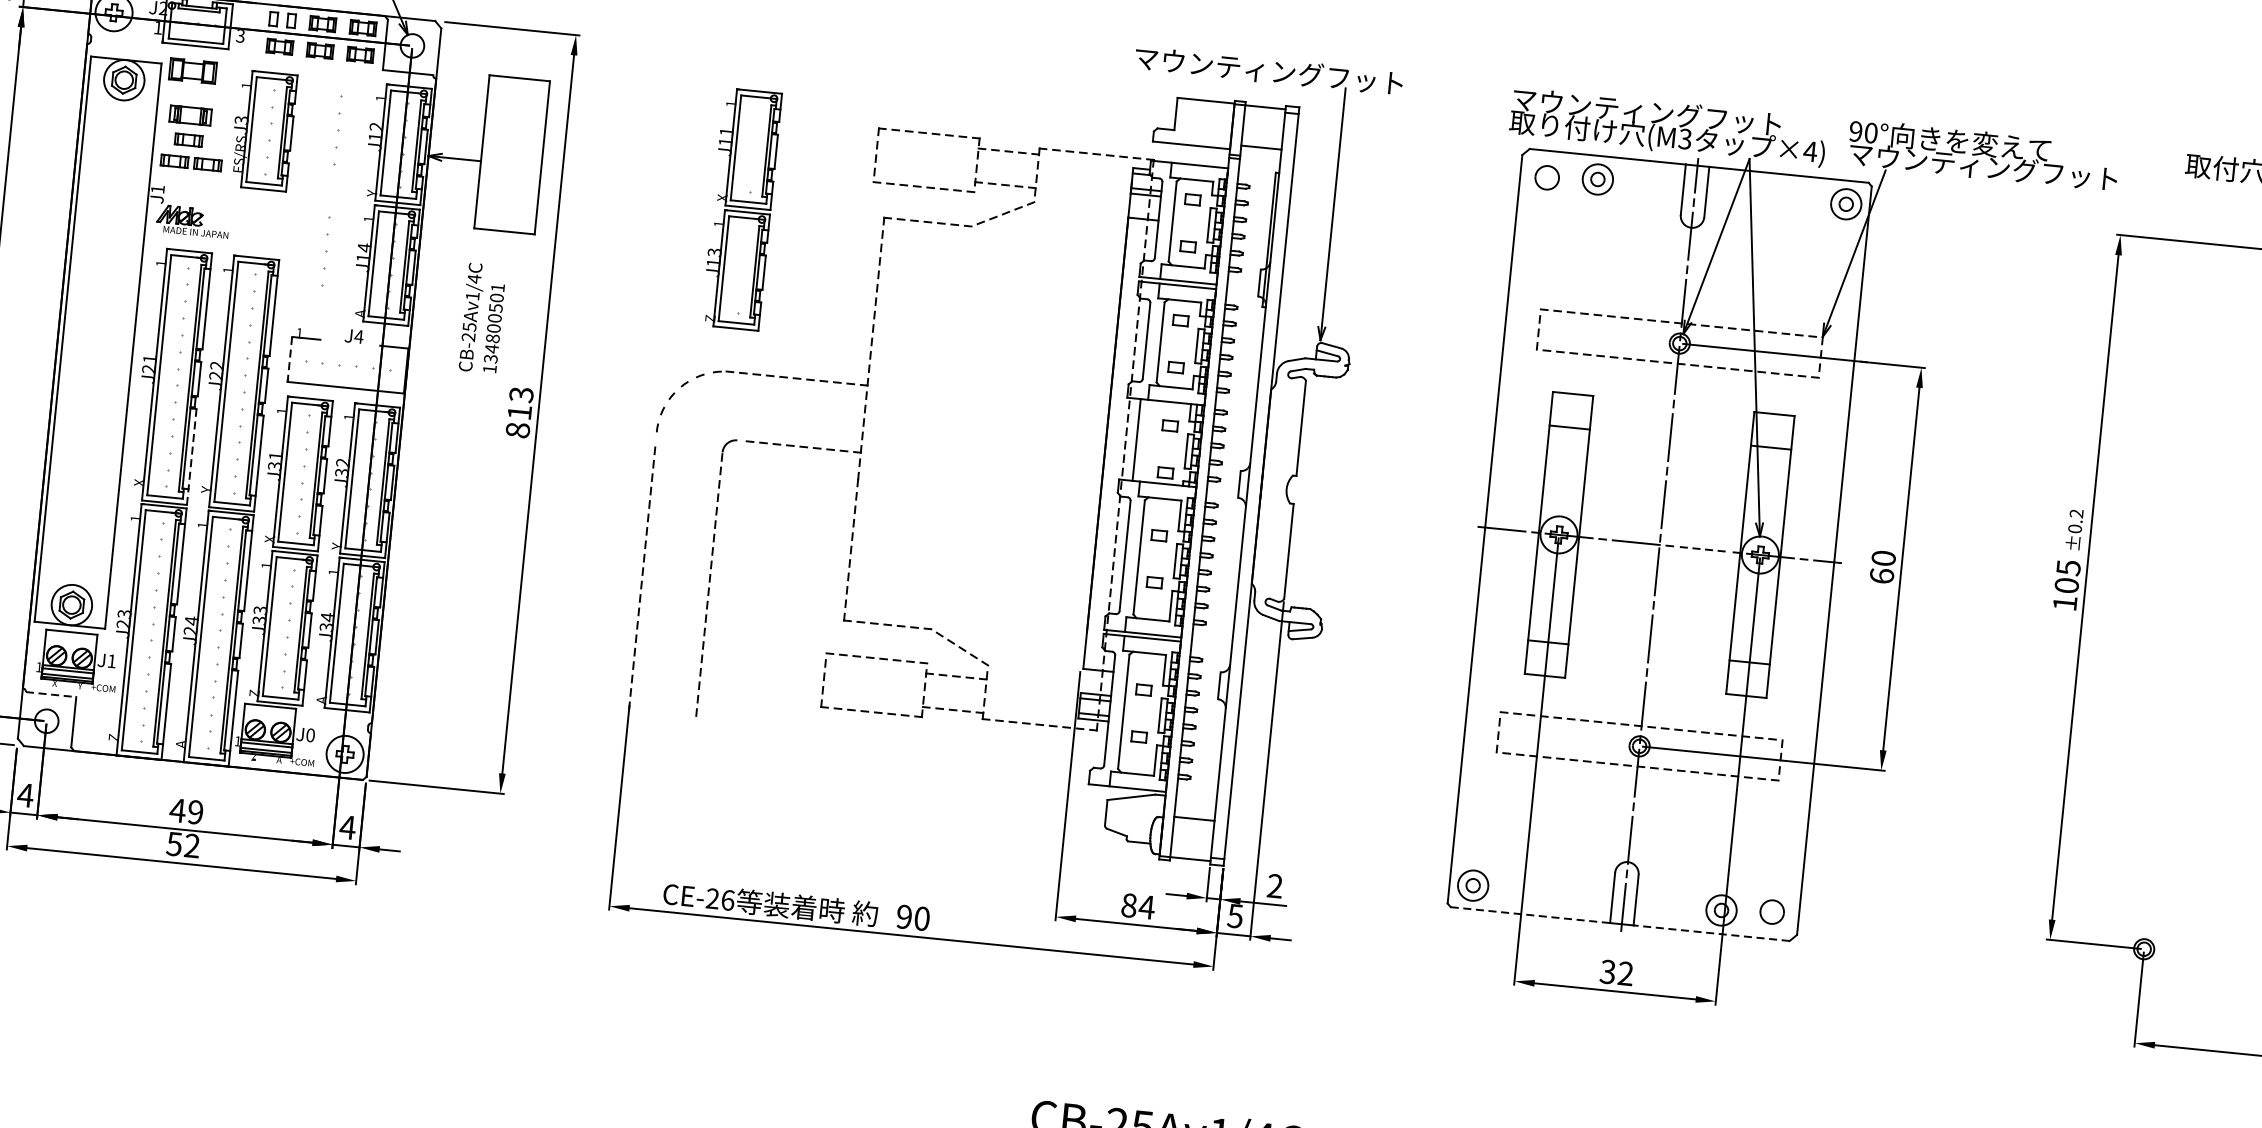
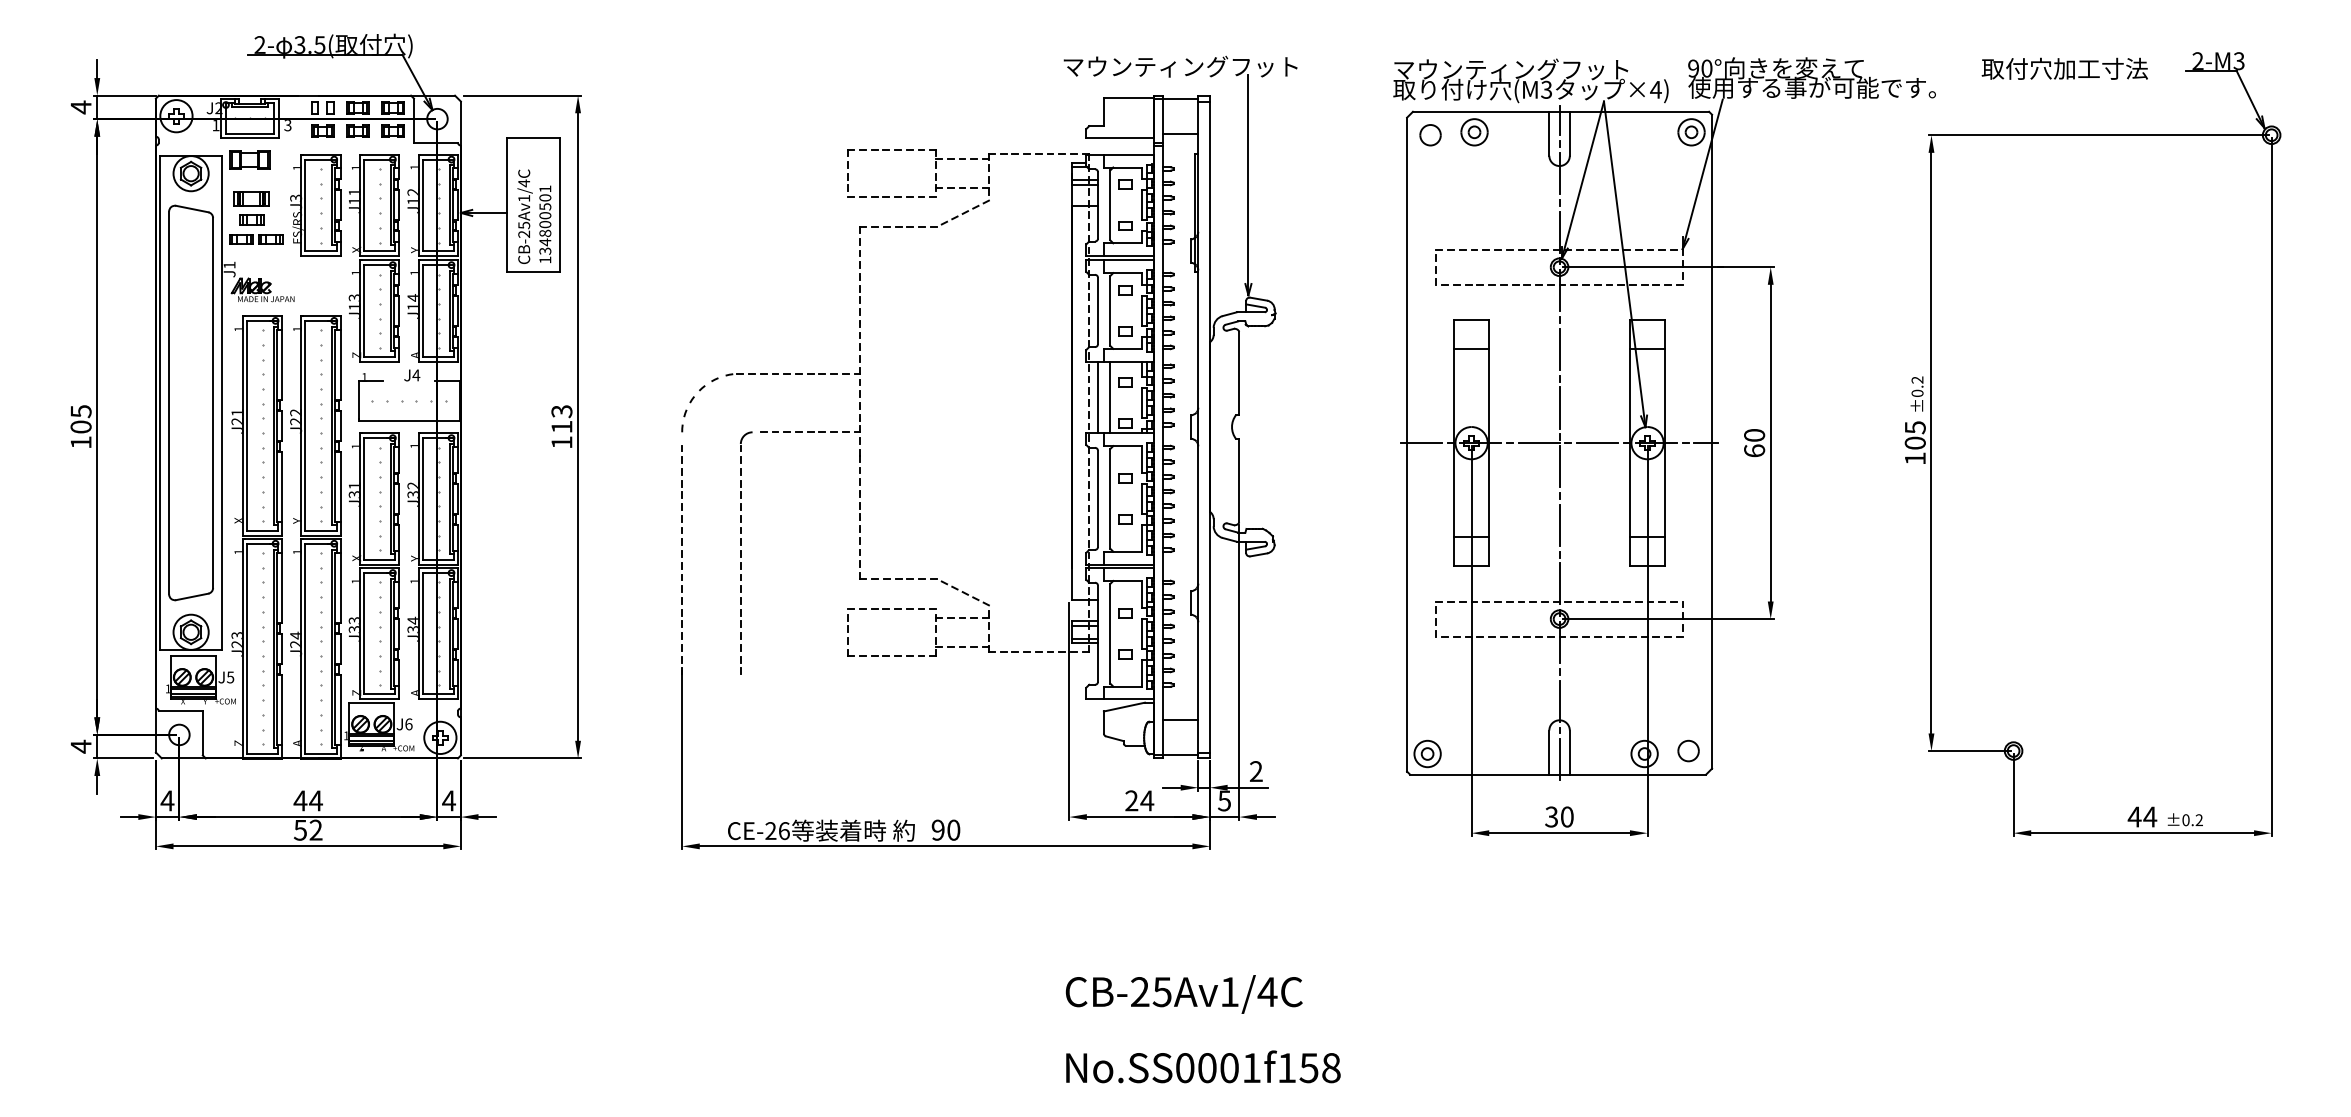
text: (1988, 166) -> (1811, 87), マウンティングフット -> 使用する事が可能です。
part: (740, 209) -> (373, 258), moved
text: (482, 318) -> (534, 216), moved
part: (97, 342) -> (190, 402), added
line: (289, 358) -> (358, 400), dashed -> solid
text: (517, 430) -> (561, 442), 813 -> 113
line: (1150, 441) -> (1110, 397), added
line: (192, 456) -> (282, 493), dashed -> solid
line: (1703, 549) -> (1597, 443), dashed -> solid
text: (111, 661) -> (230, 677), J1 -> J5
line: (50, 694) -> (180, 711), dashed -> solid
text: (310, 735) -> (408, 724), J0 -> J6
text: (196, 811) -> (316, 800), 49 -> 44
text: (1128, 905) -> (1131, 800), 84 -> 24
line: (1530, 915) -> (1479, 774), dashed -> solid
line: (1711, 933) -> (1637, 774), dashed -> solid
text: (1624, 973) -> (1566, 816), 32 -> 30

